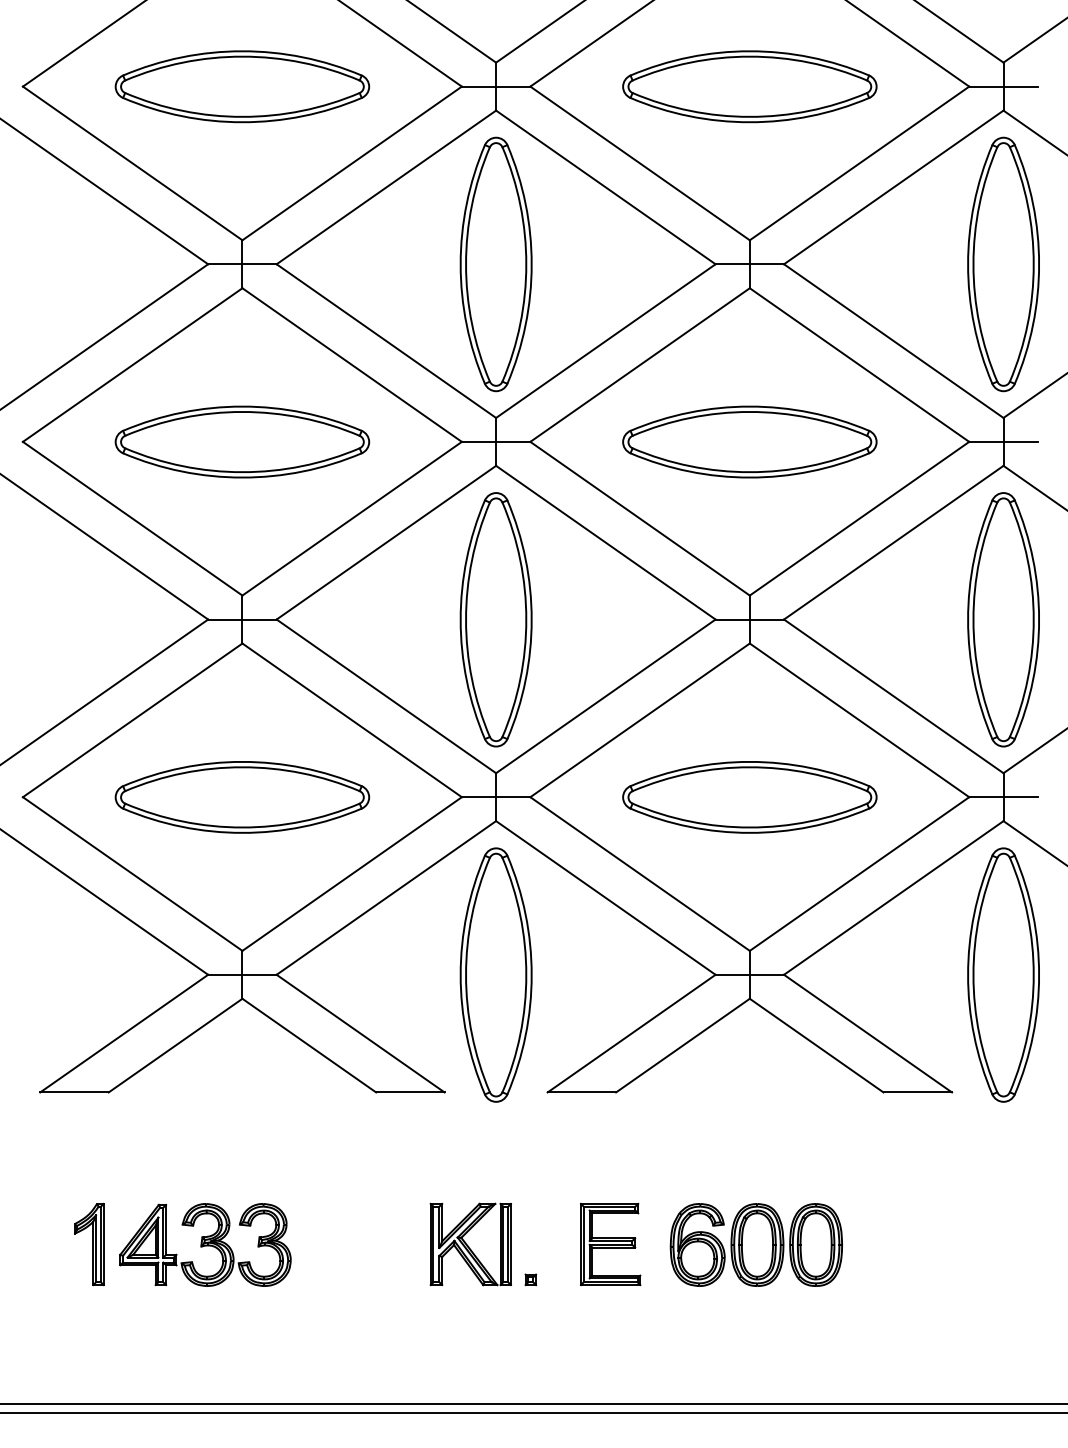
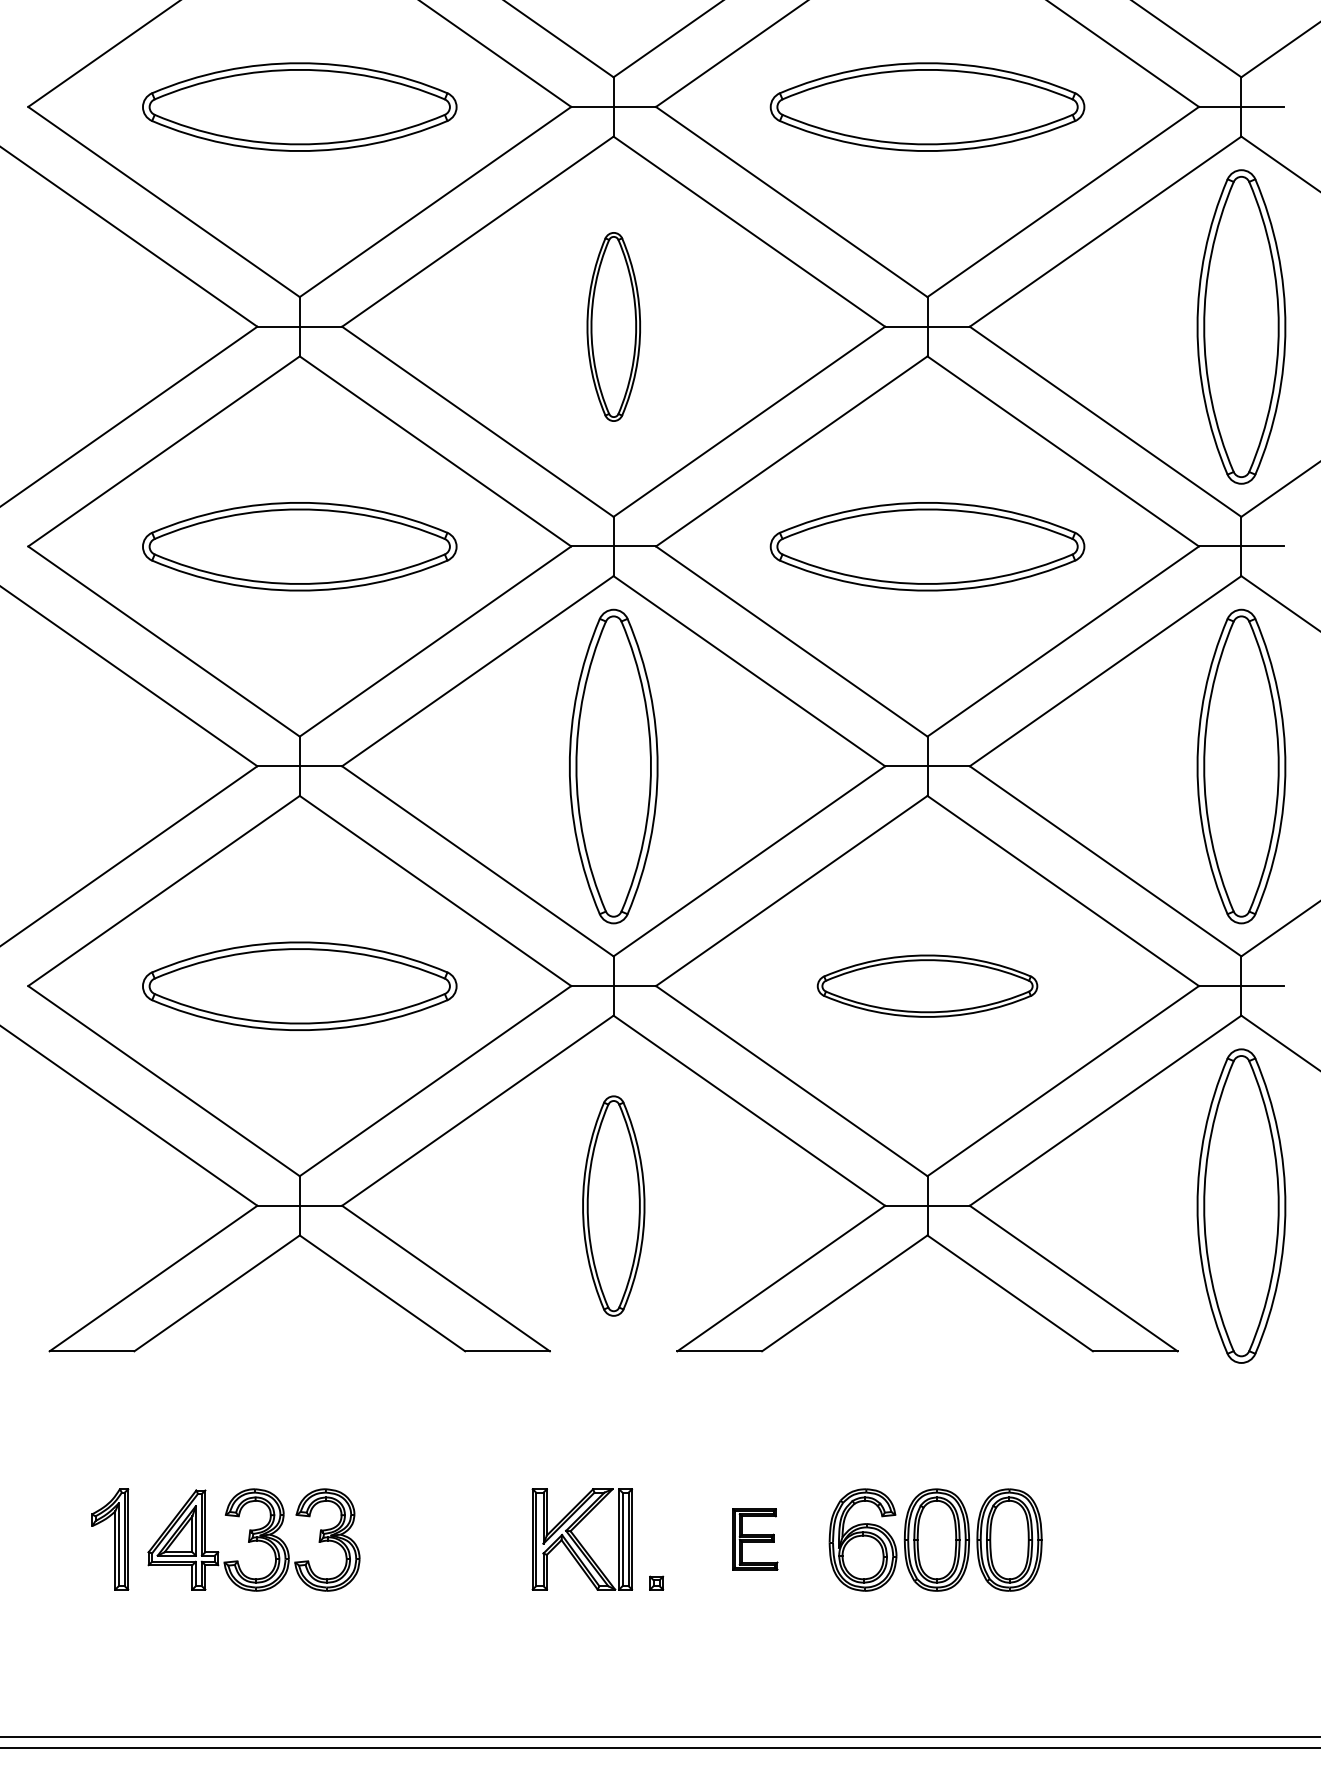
part: (496, 264) -> (613, 326), size x0.6
part: (749, 796) -> (927, 985), size x0.7
part: (496, 974) -> (613, 1205), size x0.7
part: (610, 1244) -> (755, 1539), size x0.6

